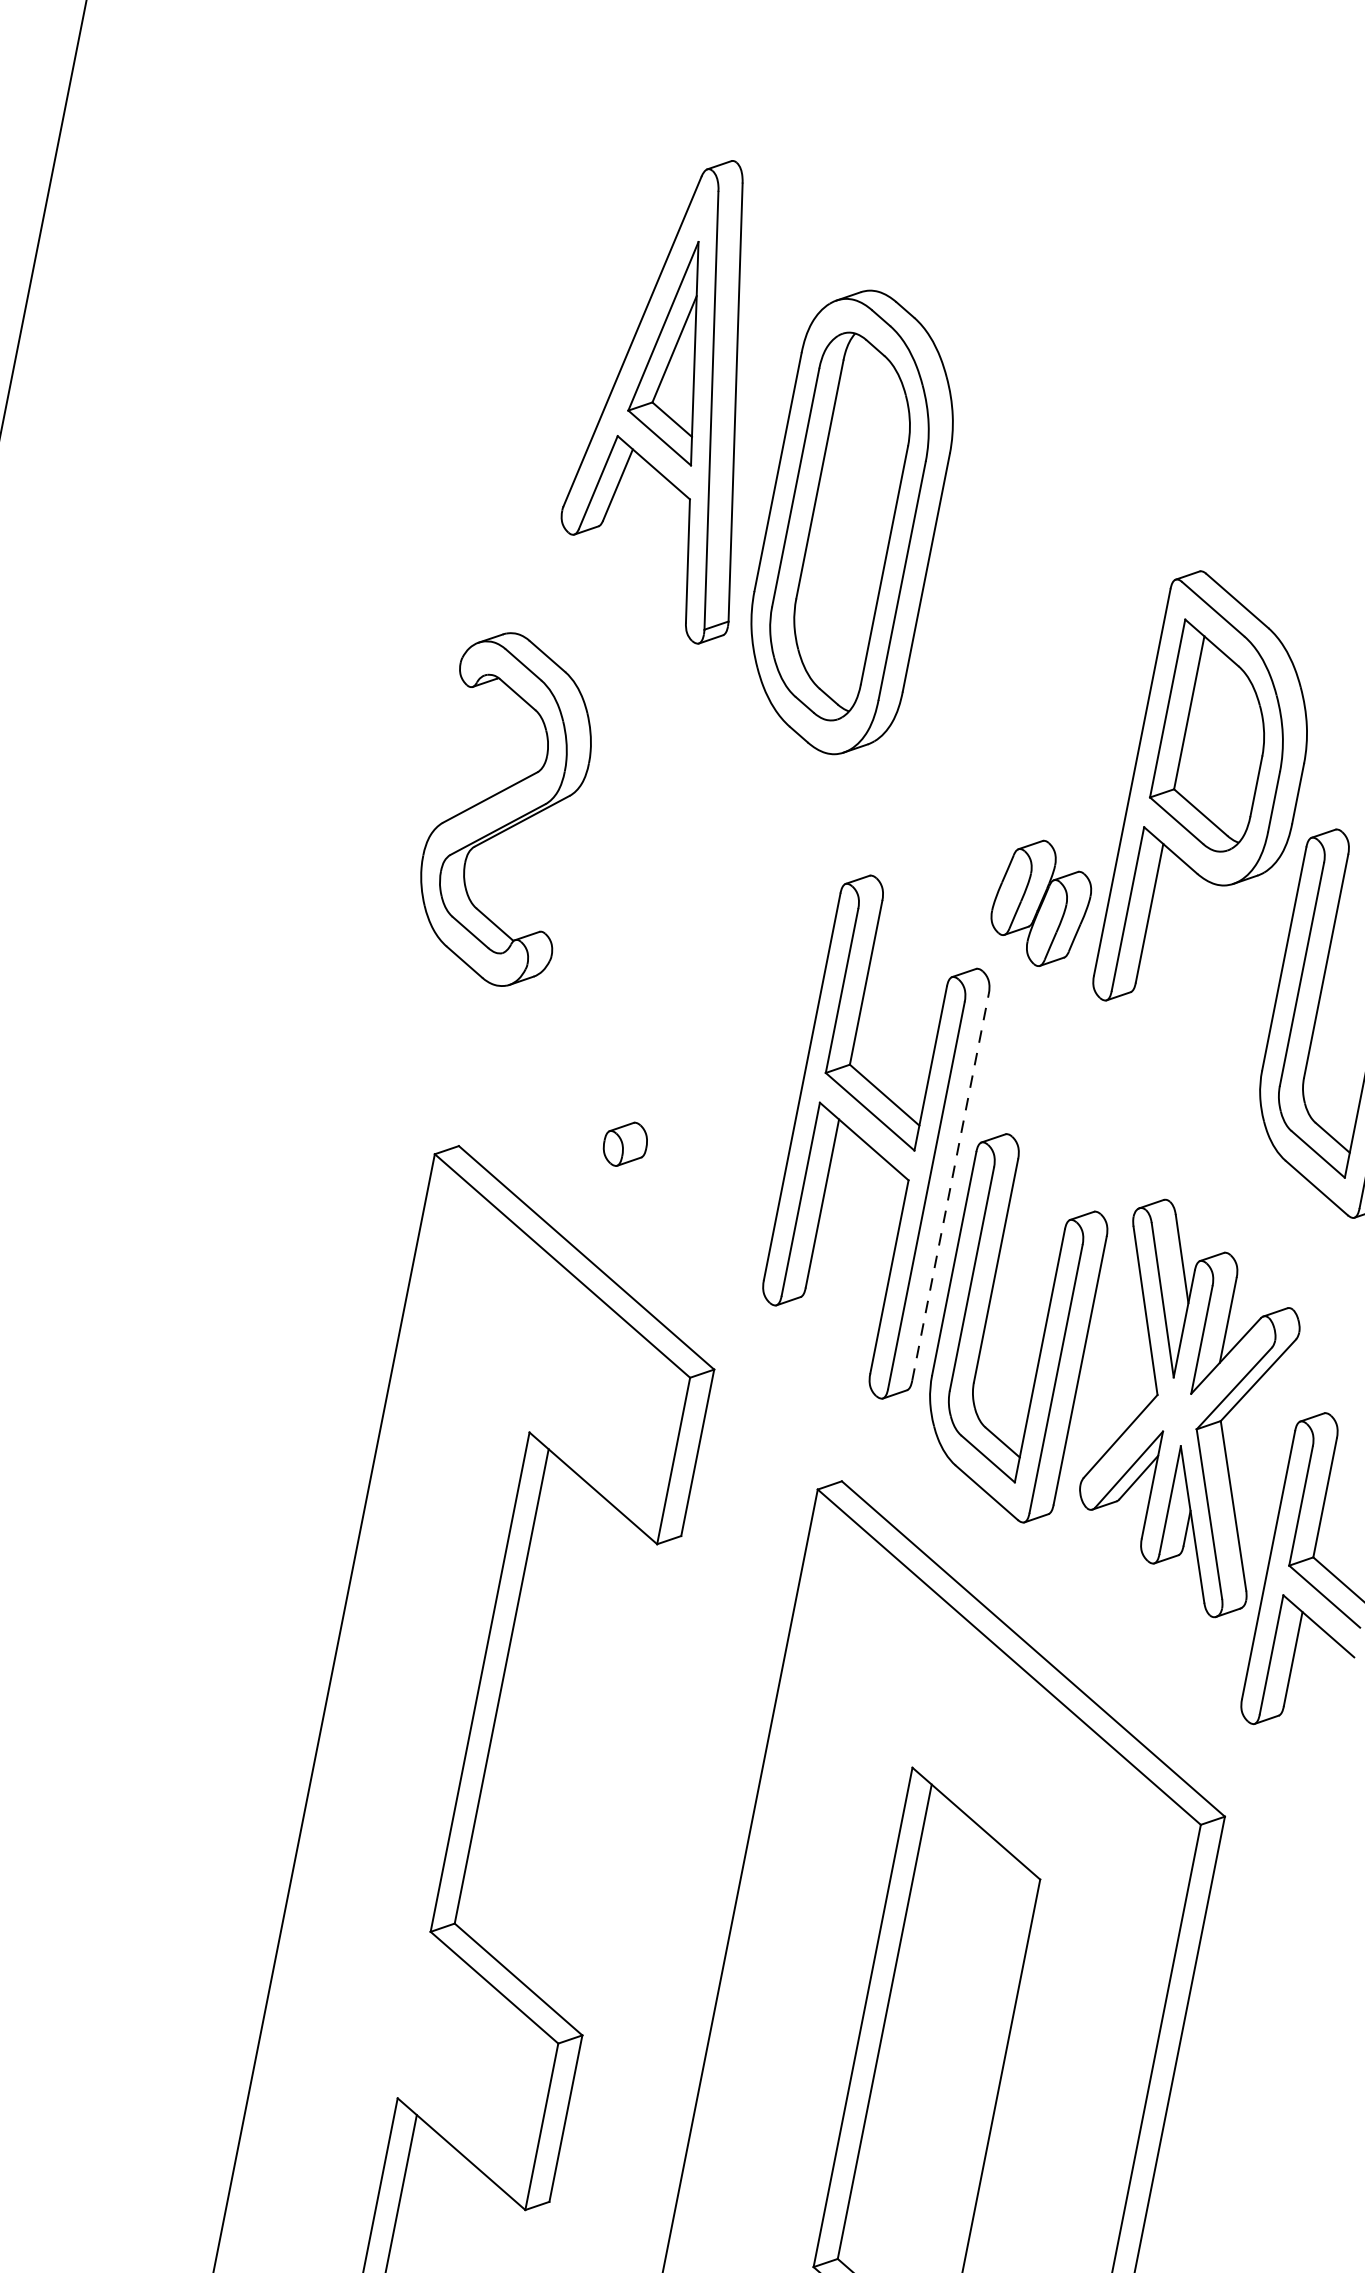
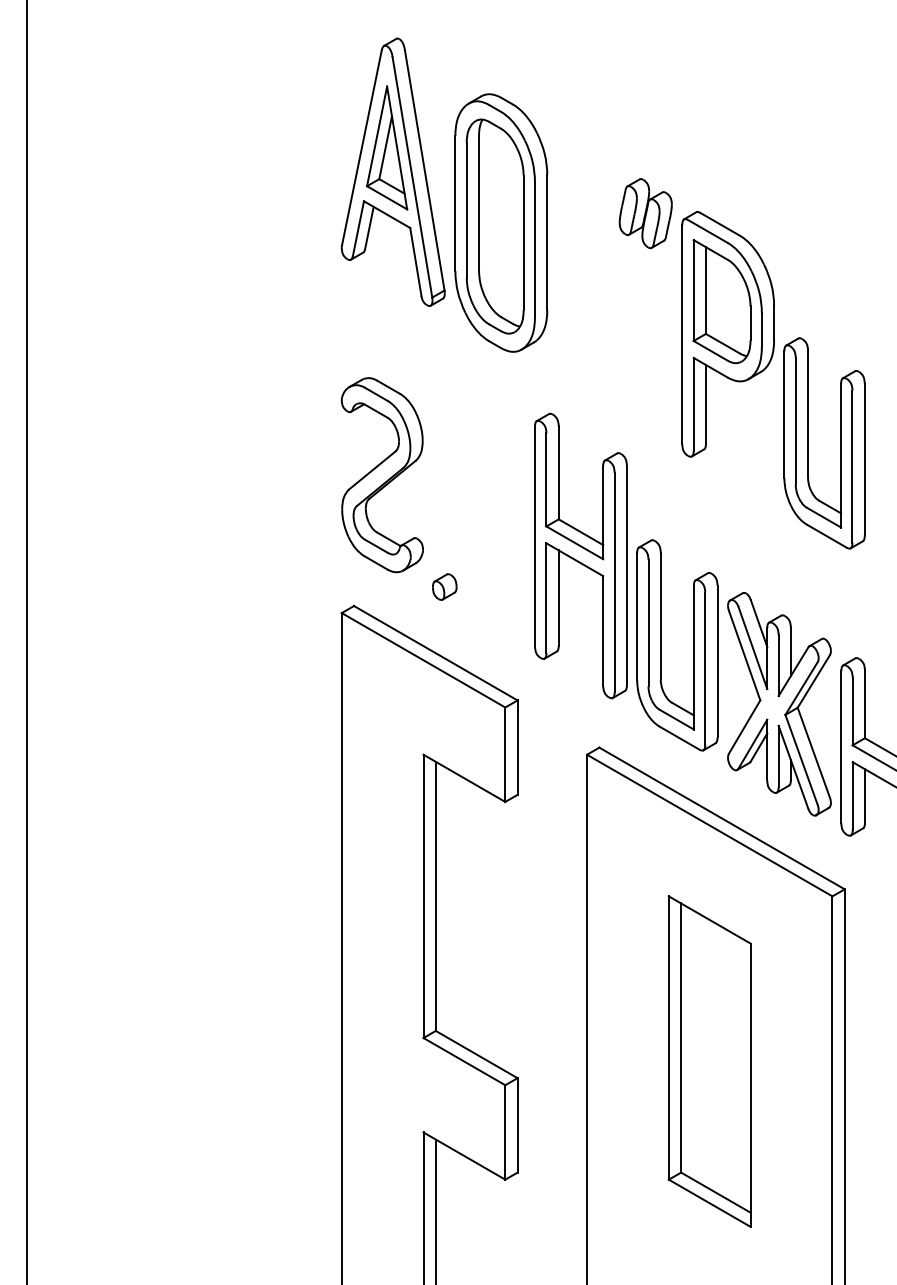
part: (504, 809) -> (381, 475), moved
part: (1040, 903) -> (645, 213), moved
line: (949, 1187) -> (626, 575), dashed -> solid
part: (1189, 1408) -> (779, 704), moved

